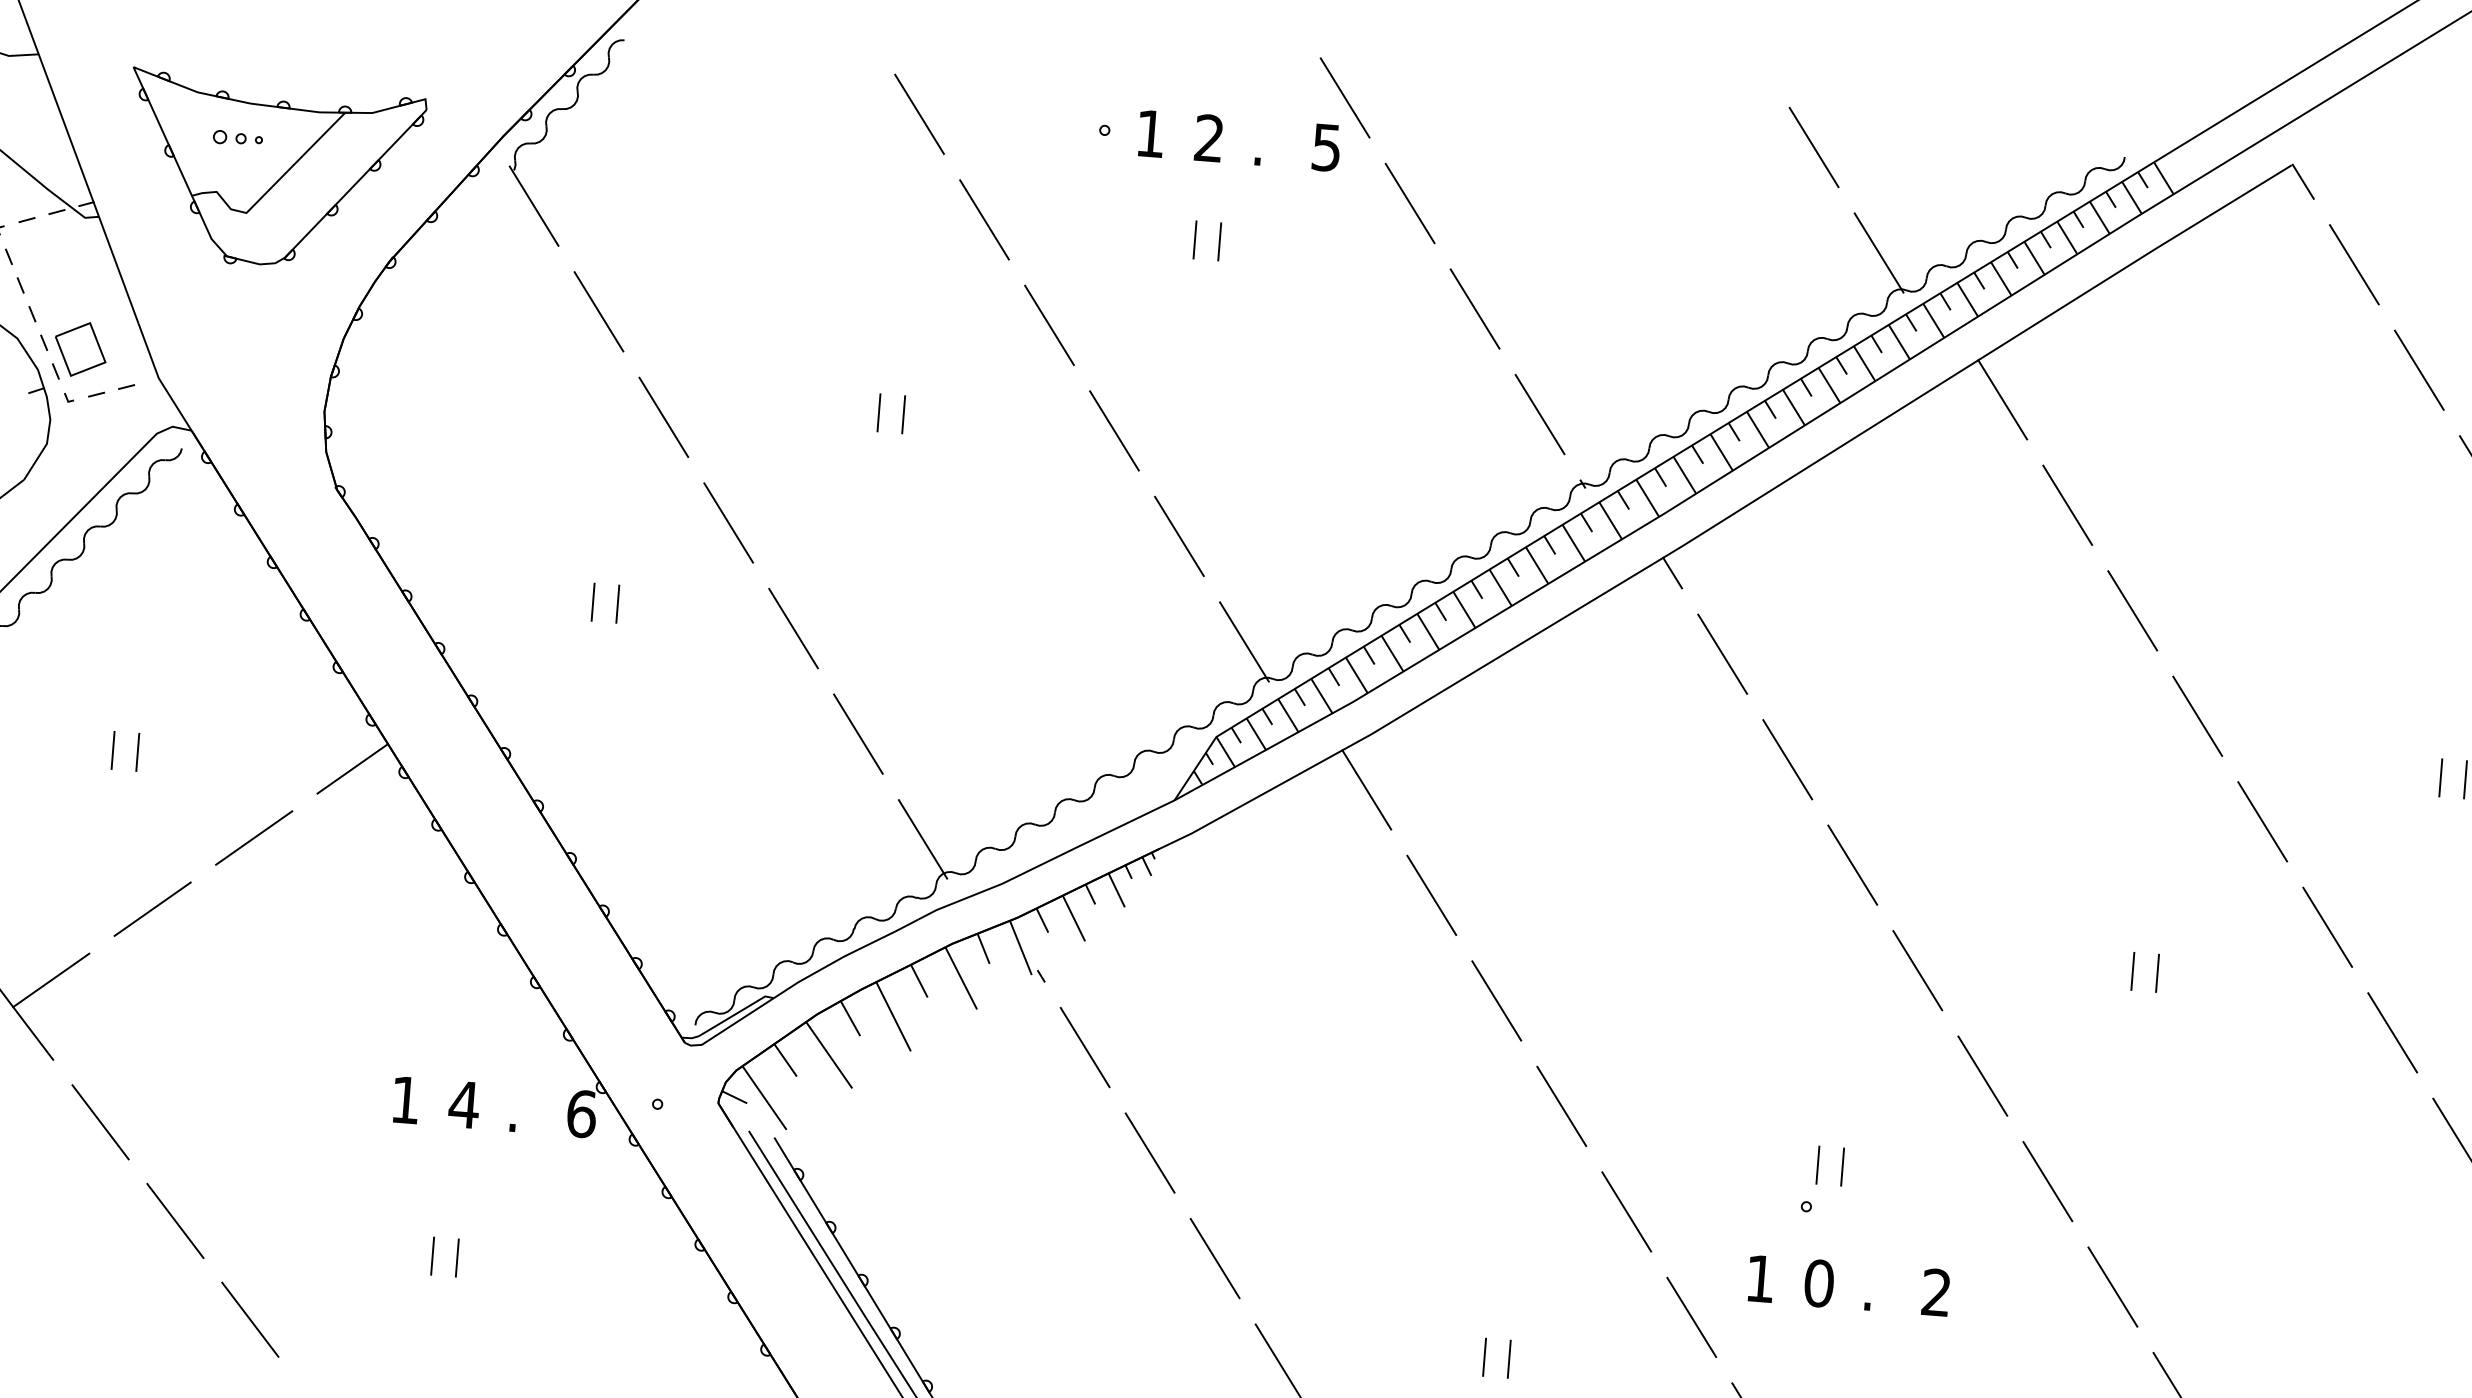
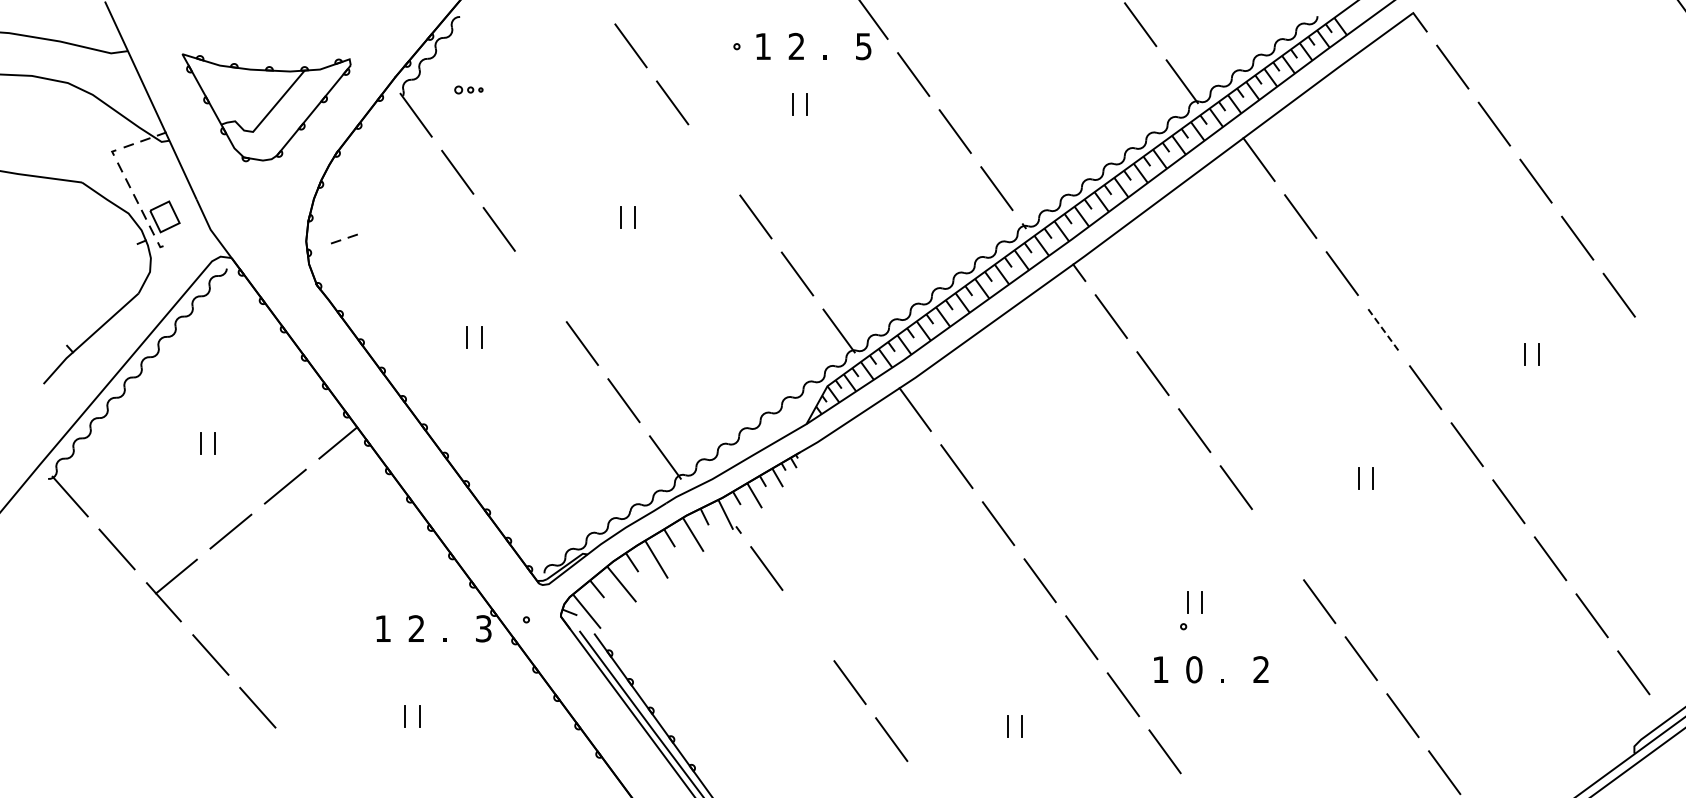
part: (237, 137) -> (468, 89), moved
line: (1048, 324) -> (713, 159), removed
part: (111, 389) -> (344, 238), moved
line: (728, 522) -> (540, 286), removed
line: (2198, 717) -> (1384, 331), solid -> dashed
line: (1981, 1075) -> (1277, 544), removed
text: (464, 1104) -> (416, 628), 4 -> 2
text: (581, 1113) -> (483, 628), 6 -> 3
line: (1150, 1152) -> (808, 625), removed
line: (249, 1319) -> (304, 760), removed

